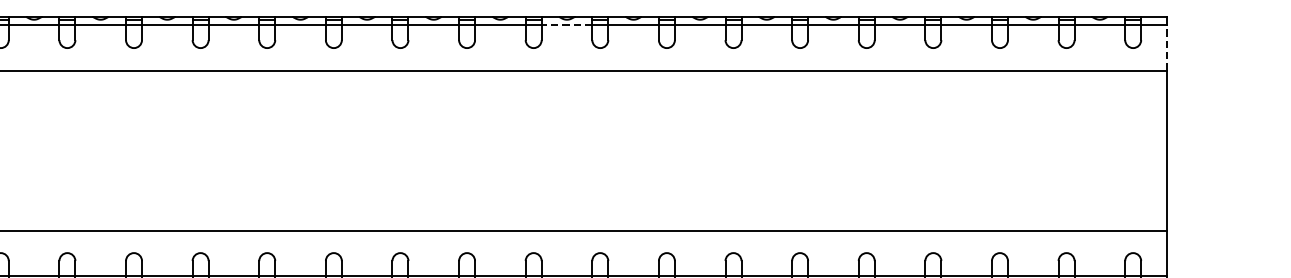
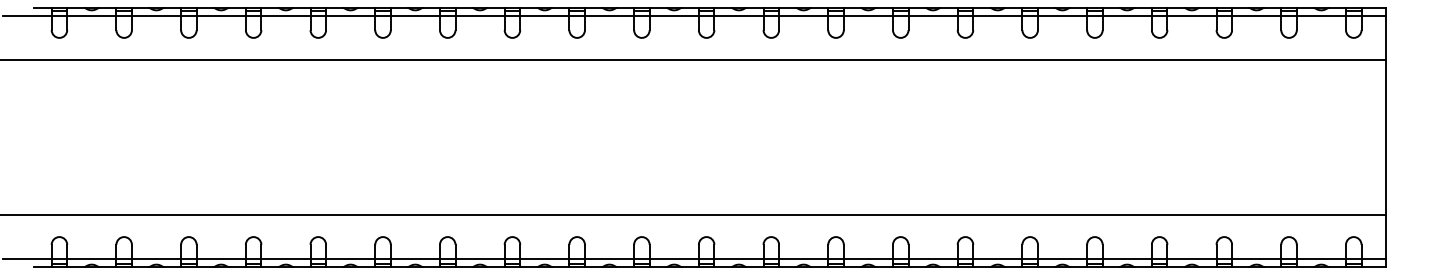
line: (566, 25) -> (803, 15), dashed -> solid
line: (1166, 47) -> (1386, 37), dashed -> solid

